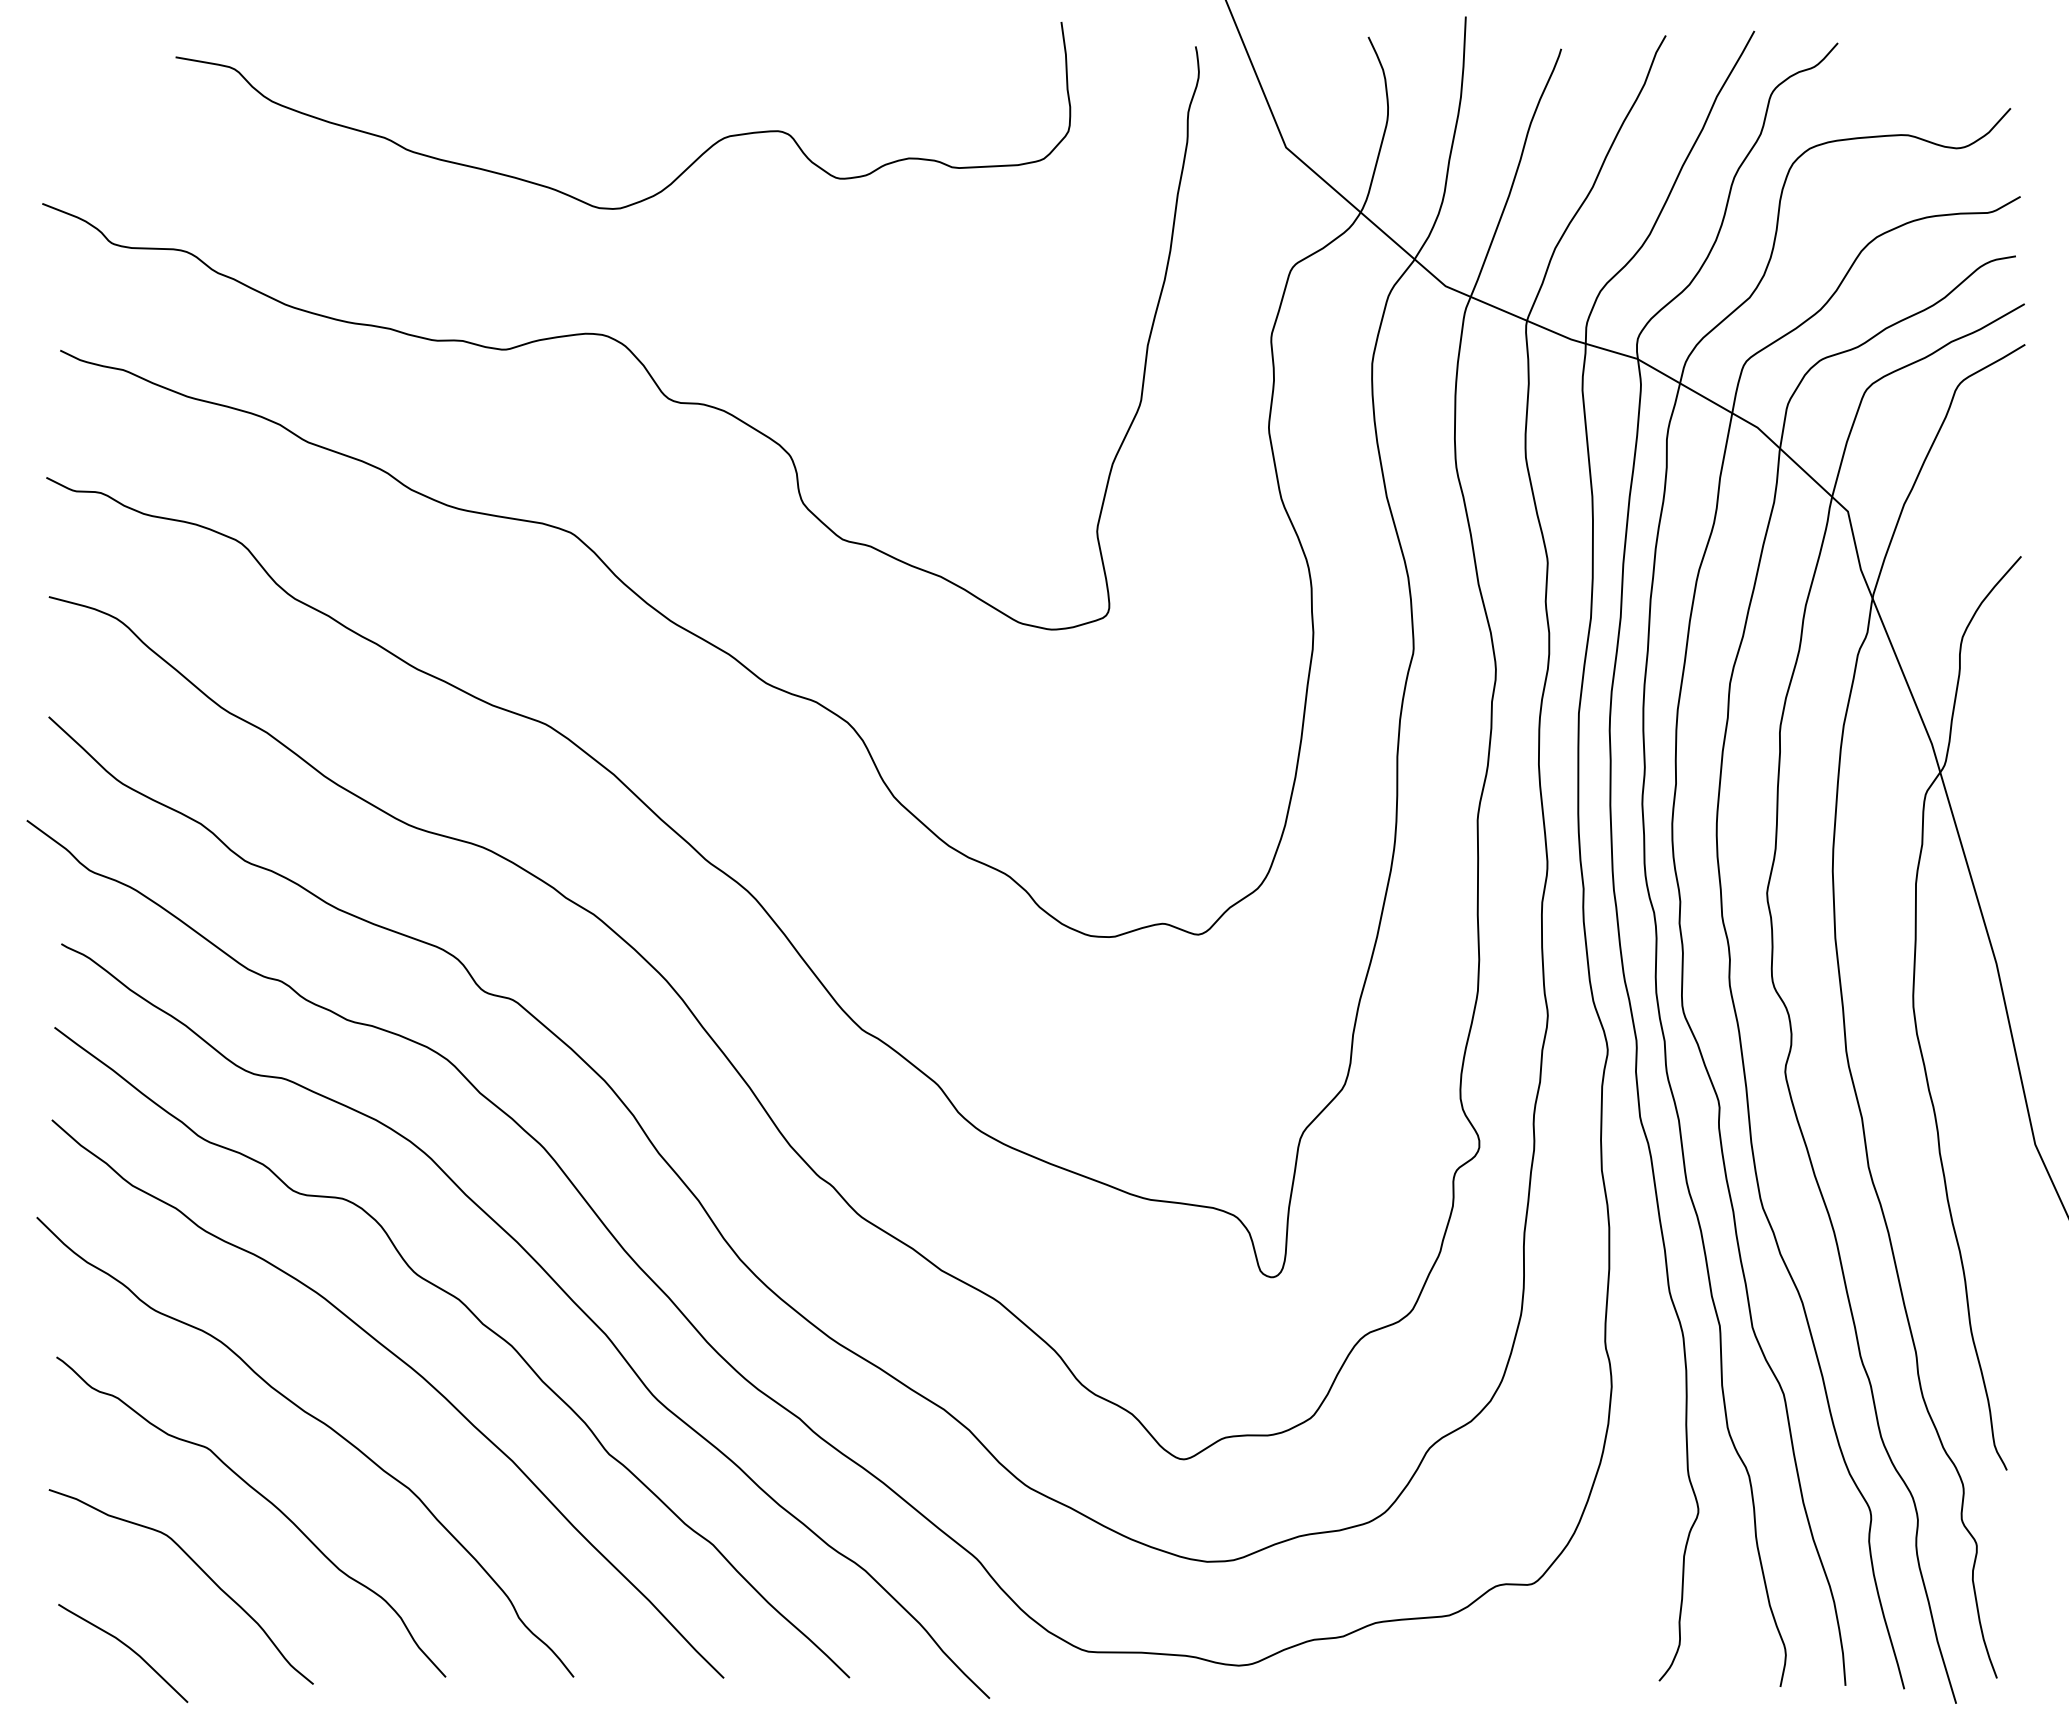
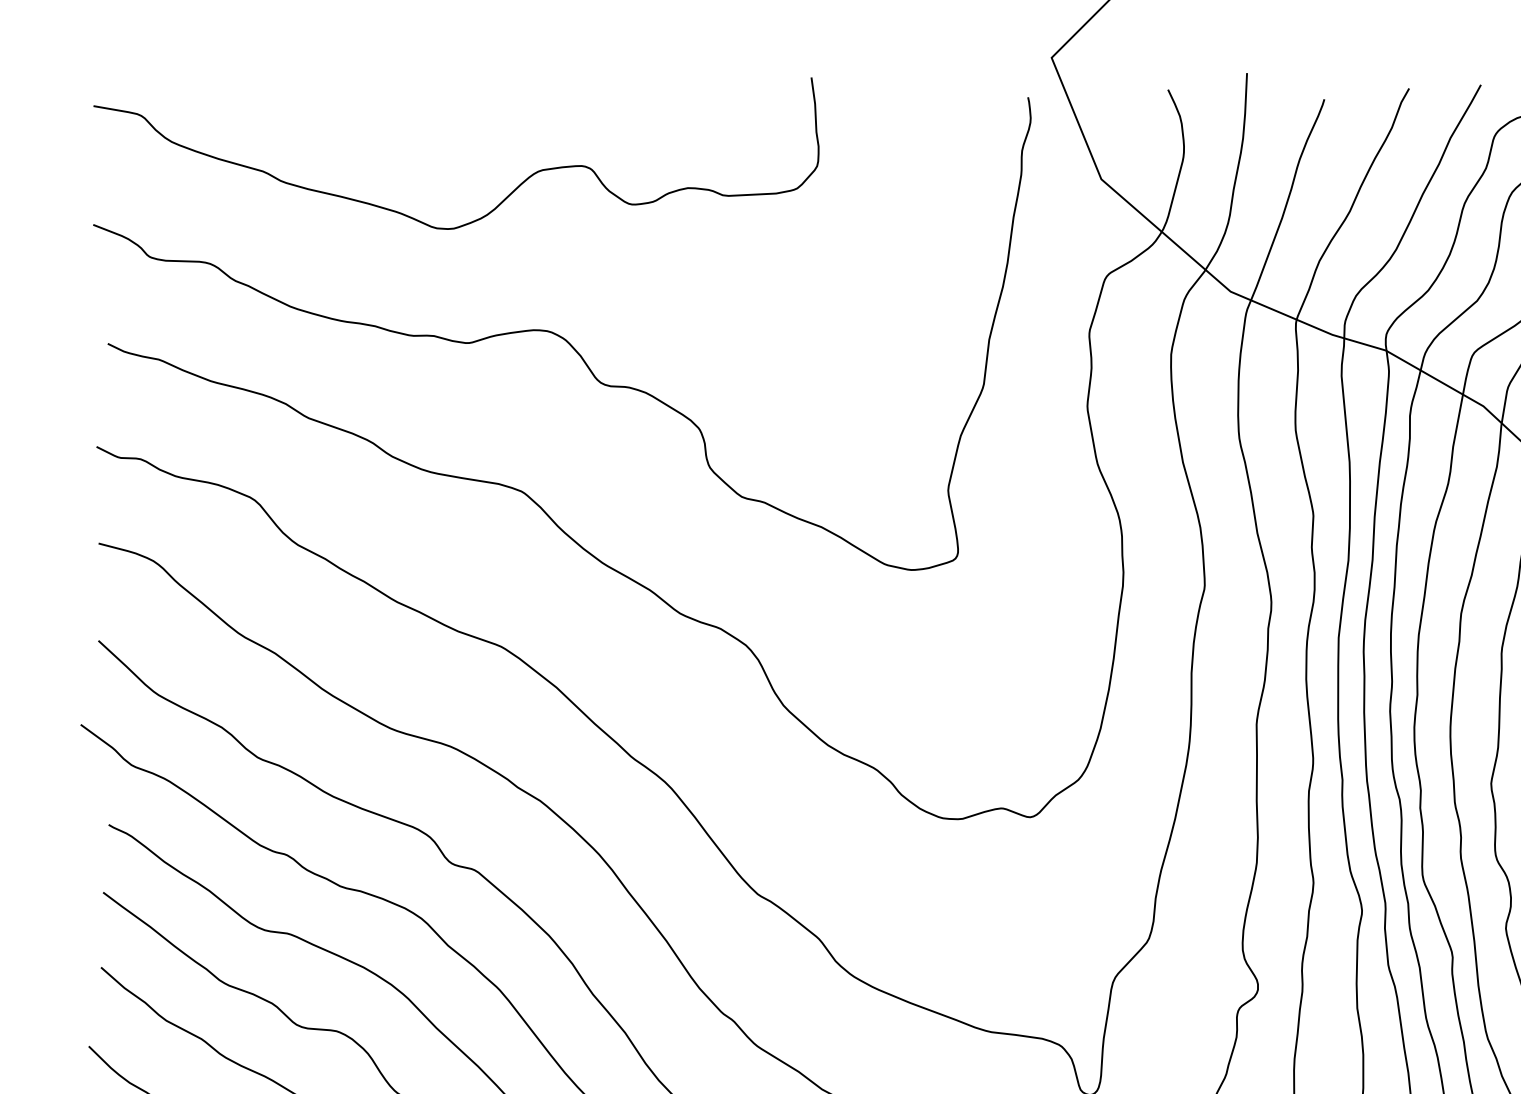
curve: (681, 172) -> (503, 199), moved

